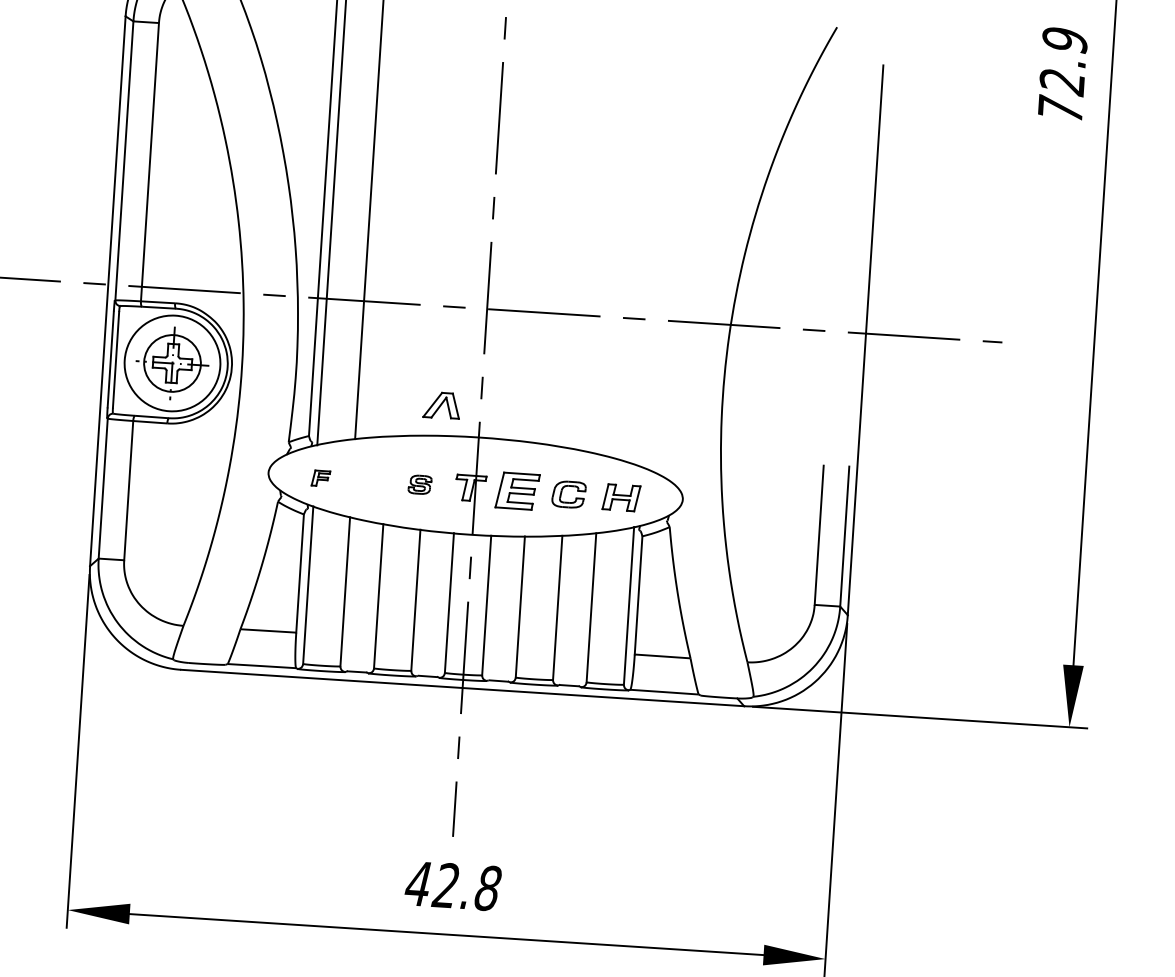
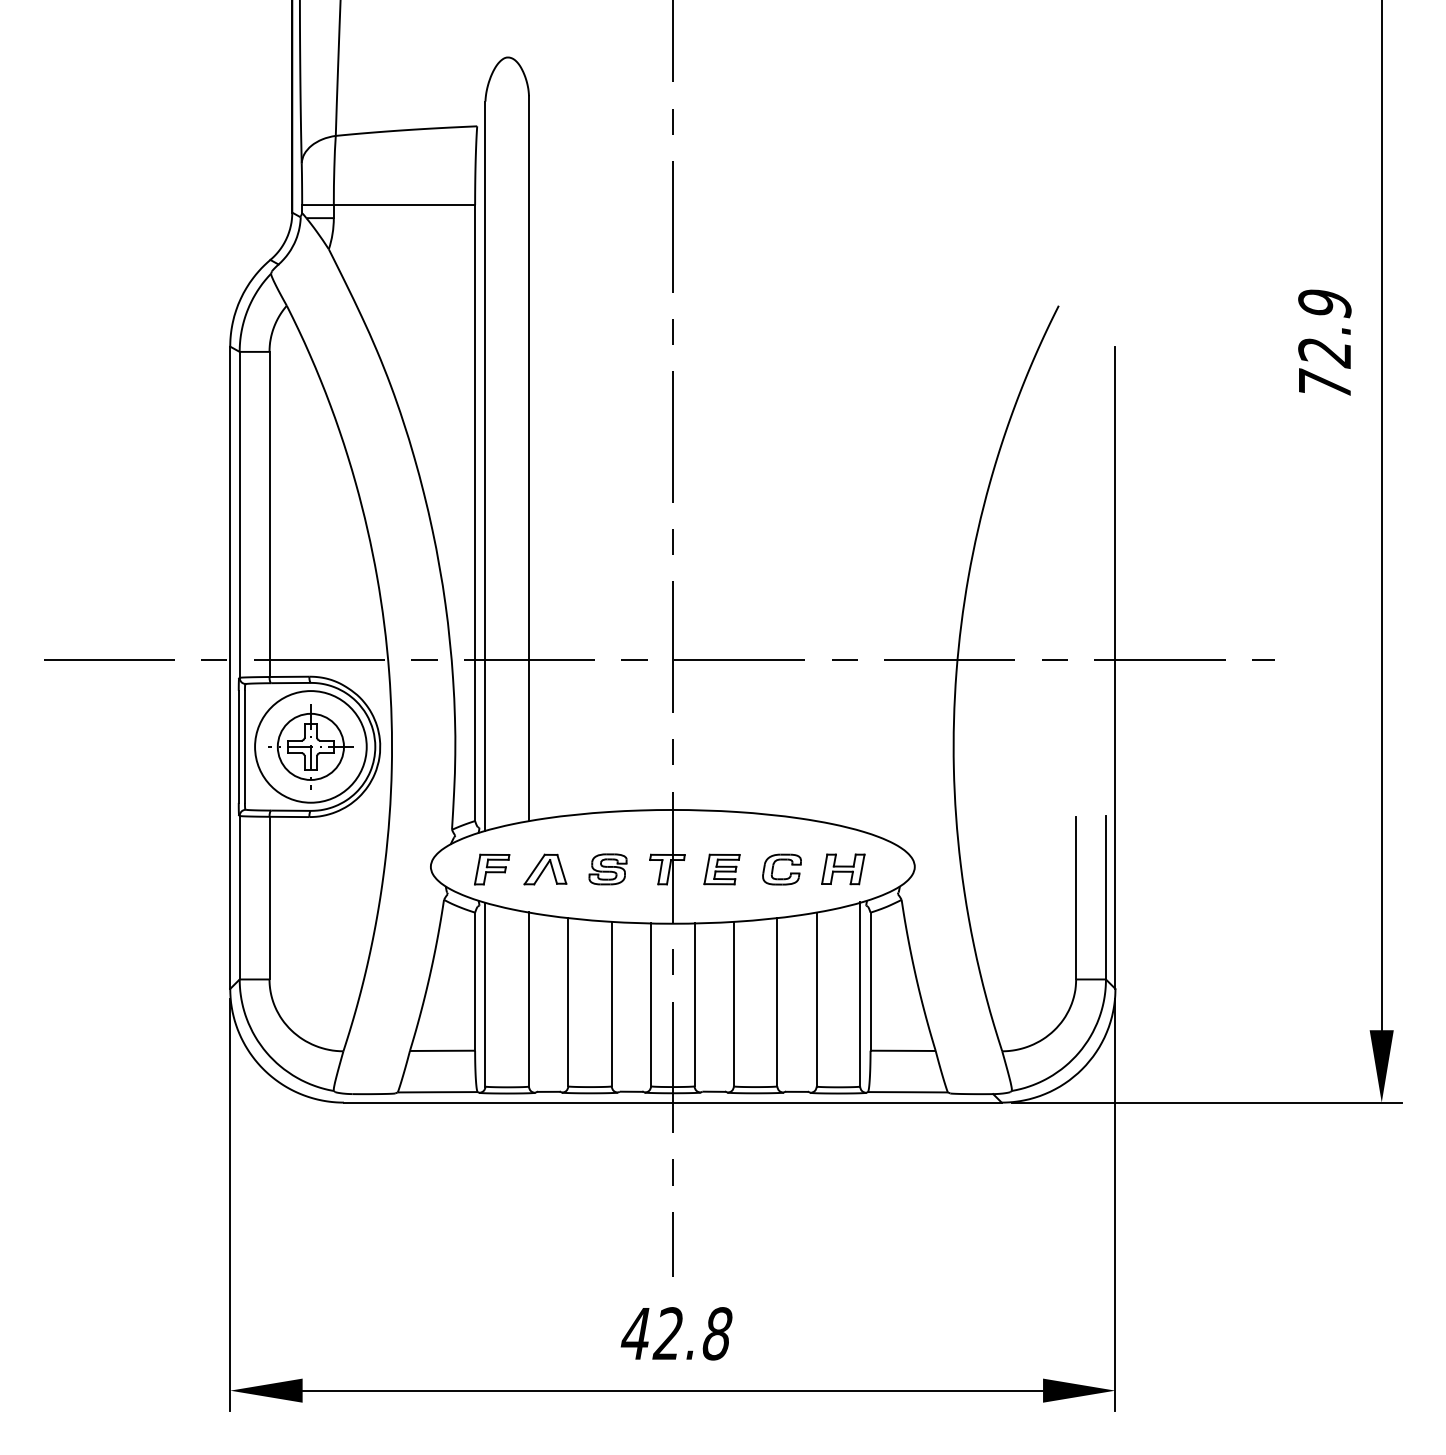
part: (441, 405) -> (545, 869), moved
part: (321, 478) -> (492, 869), size x1.67
part: (419, 484) -> (607, 869), size x1.43
part: (517, 491) -> (721, 869), size x0.71

